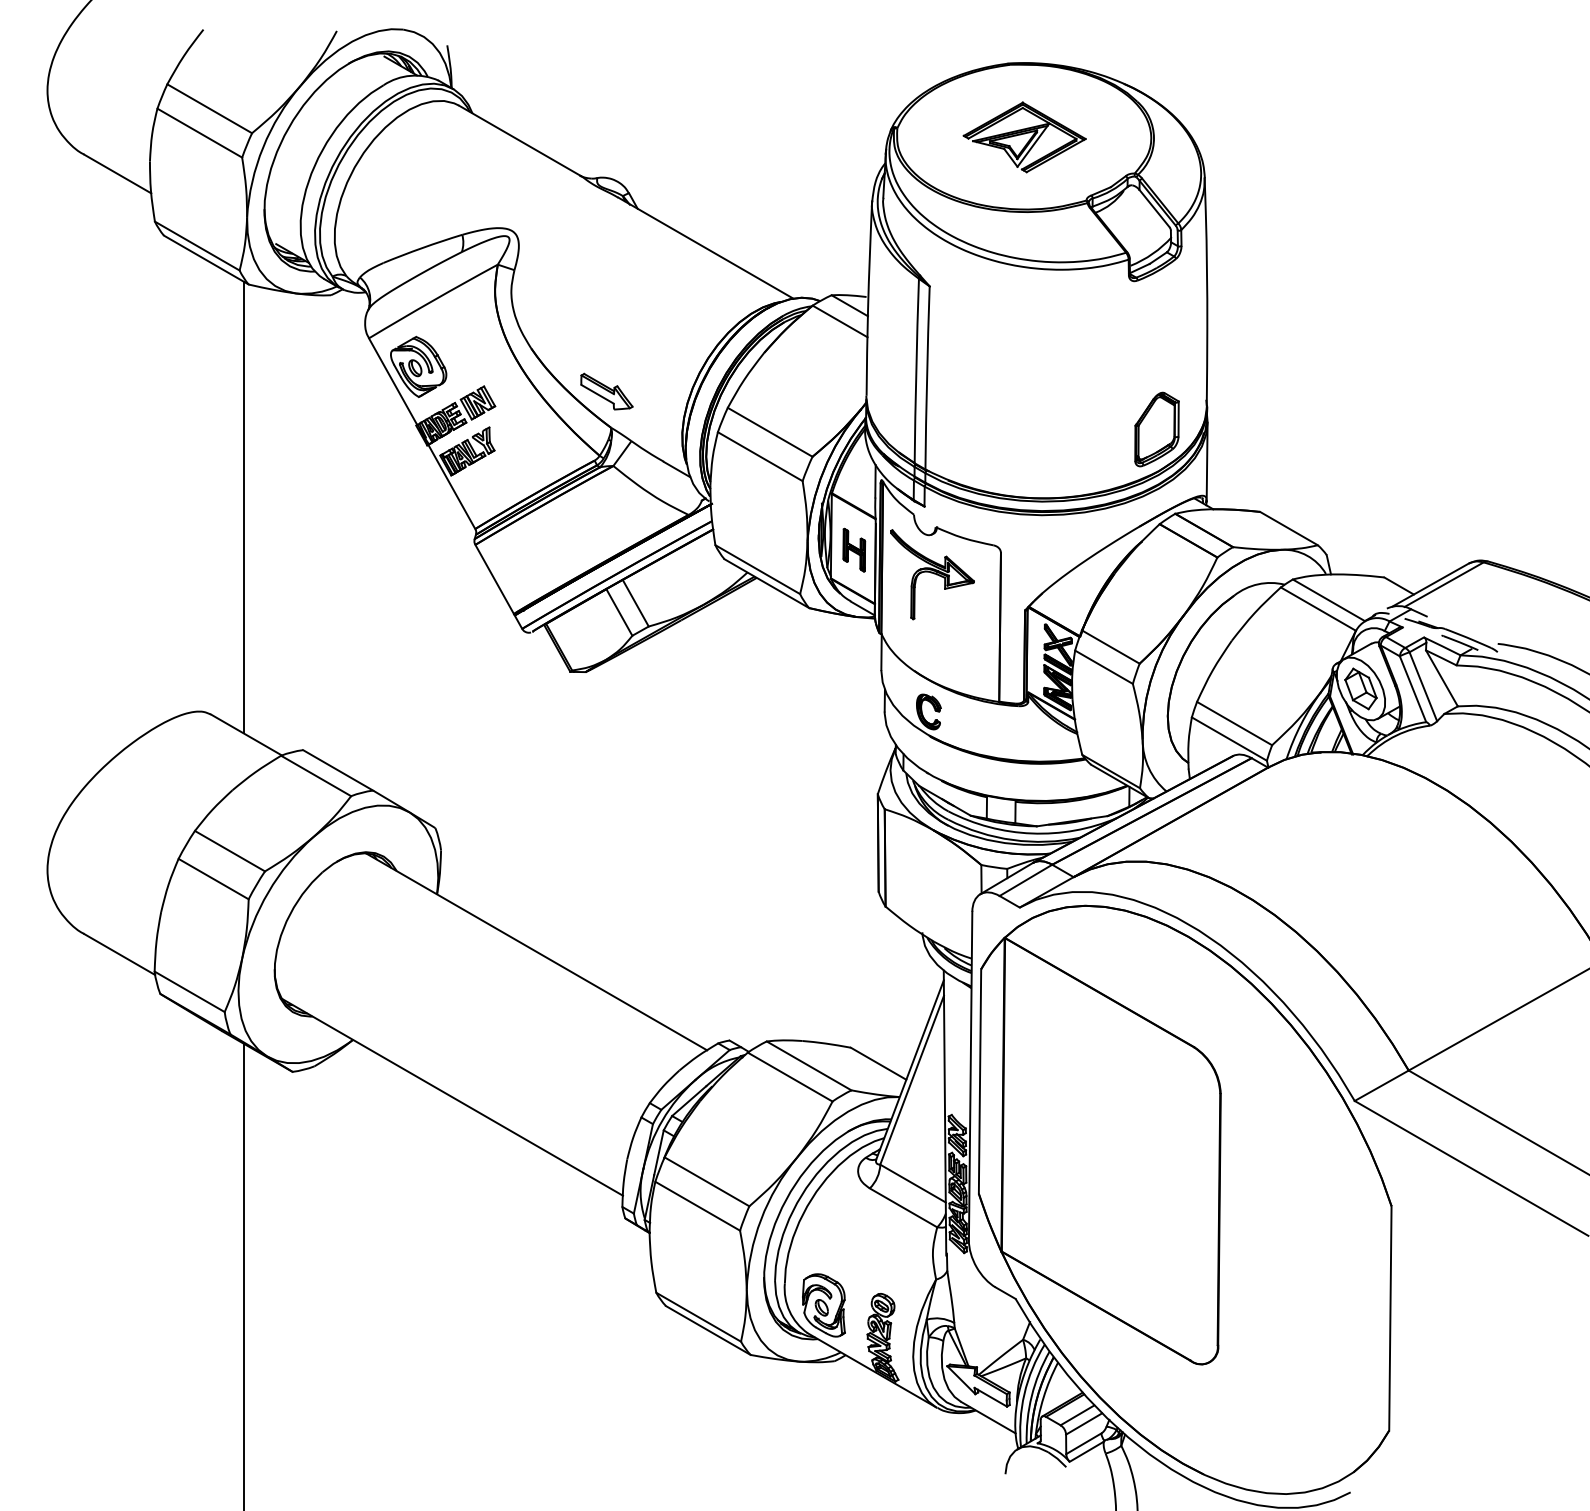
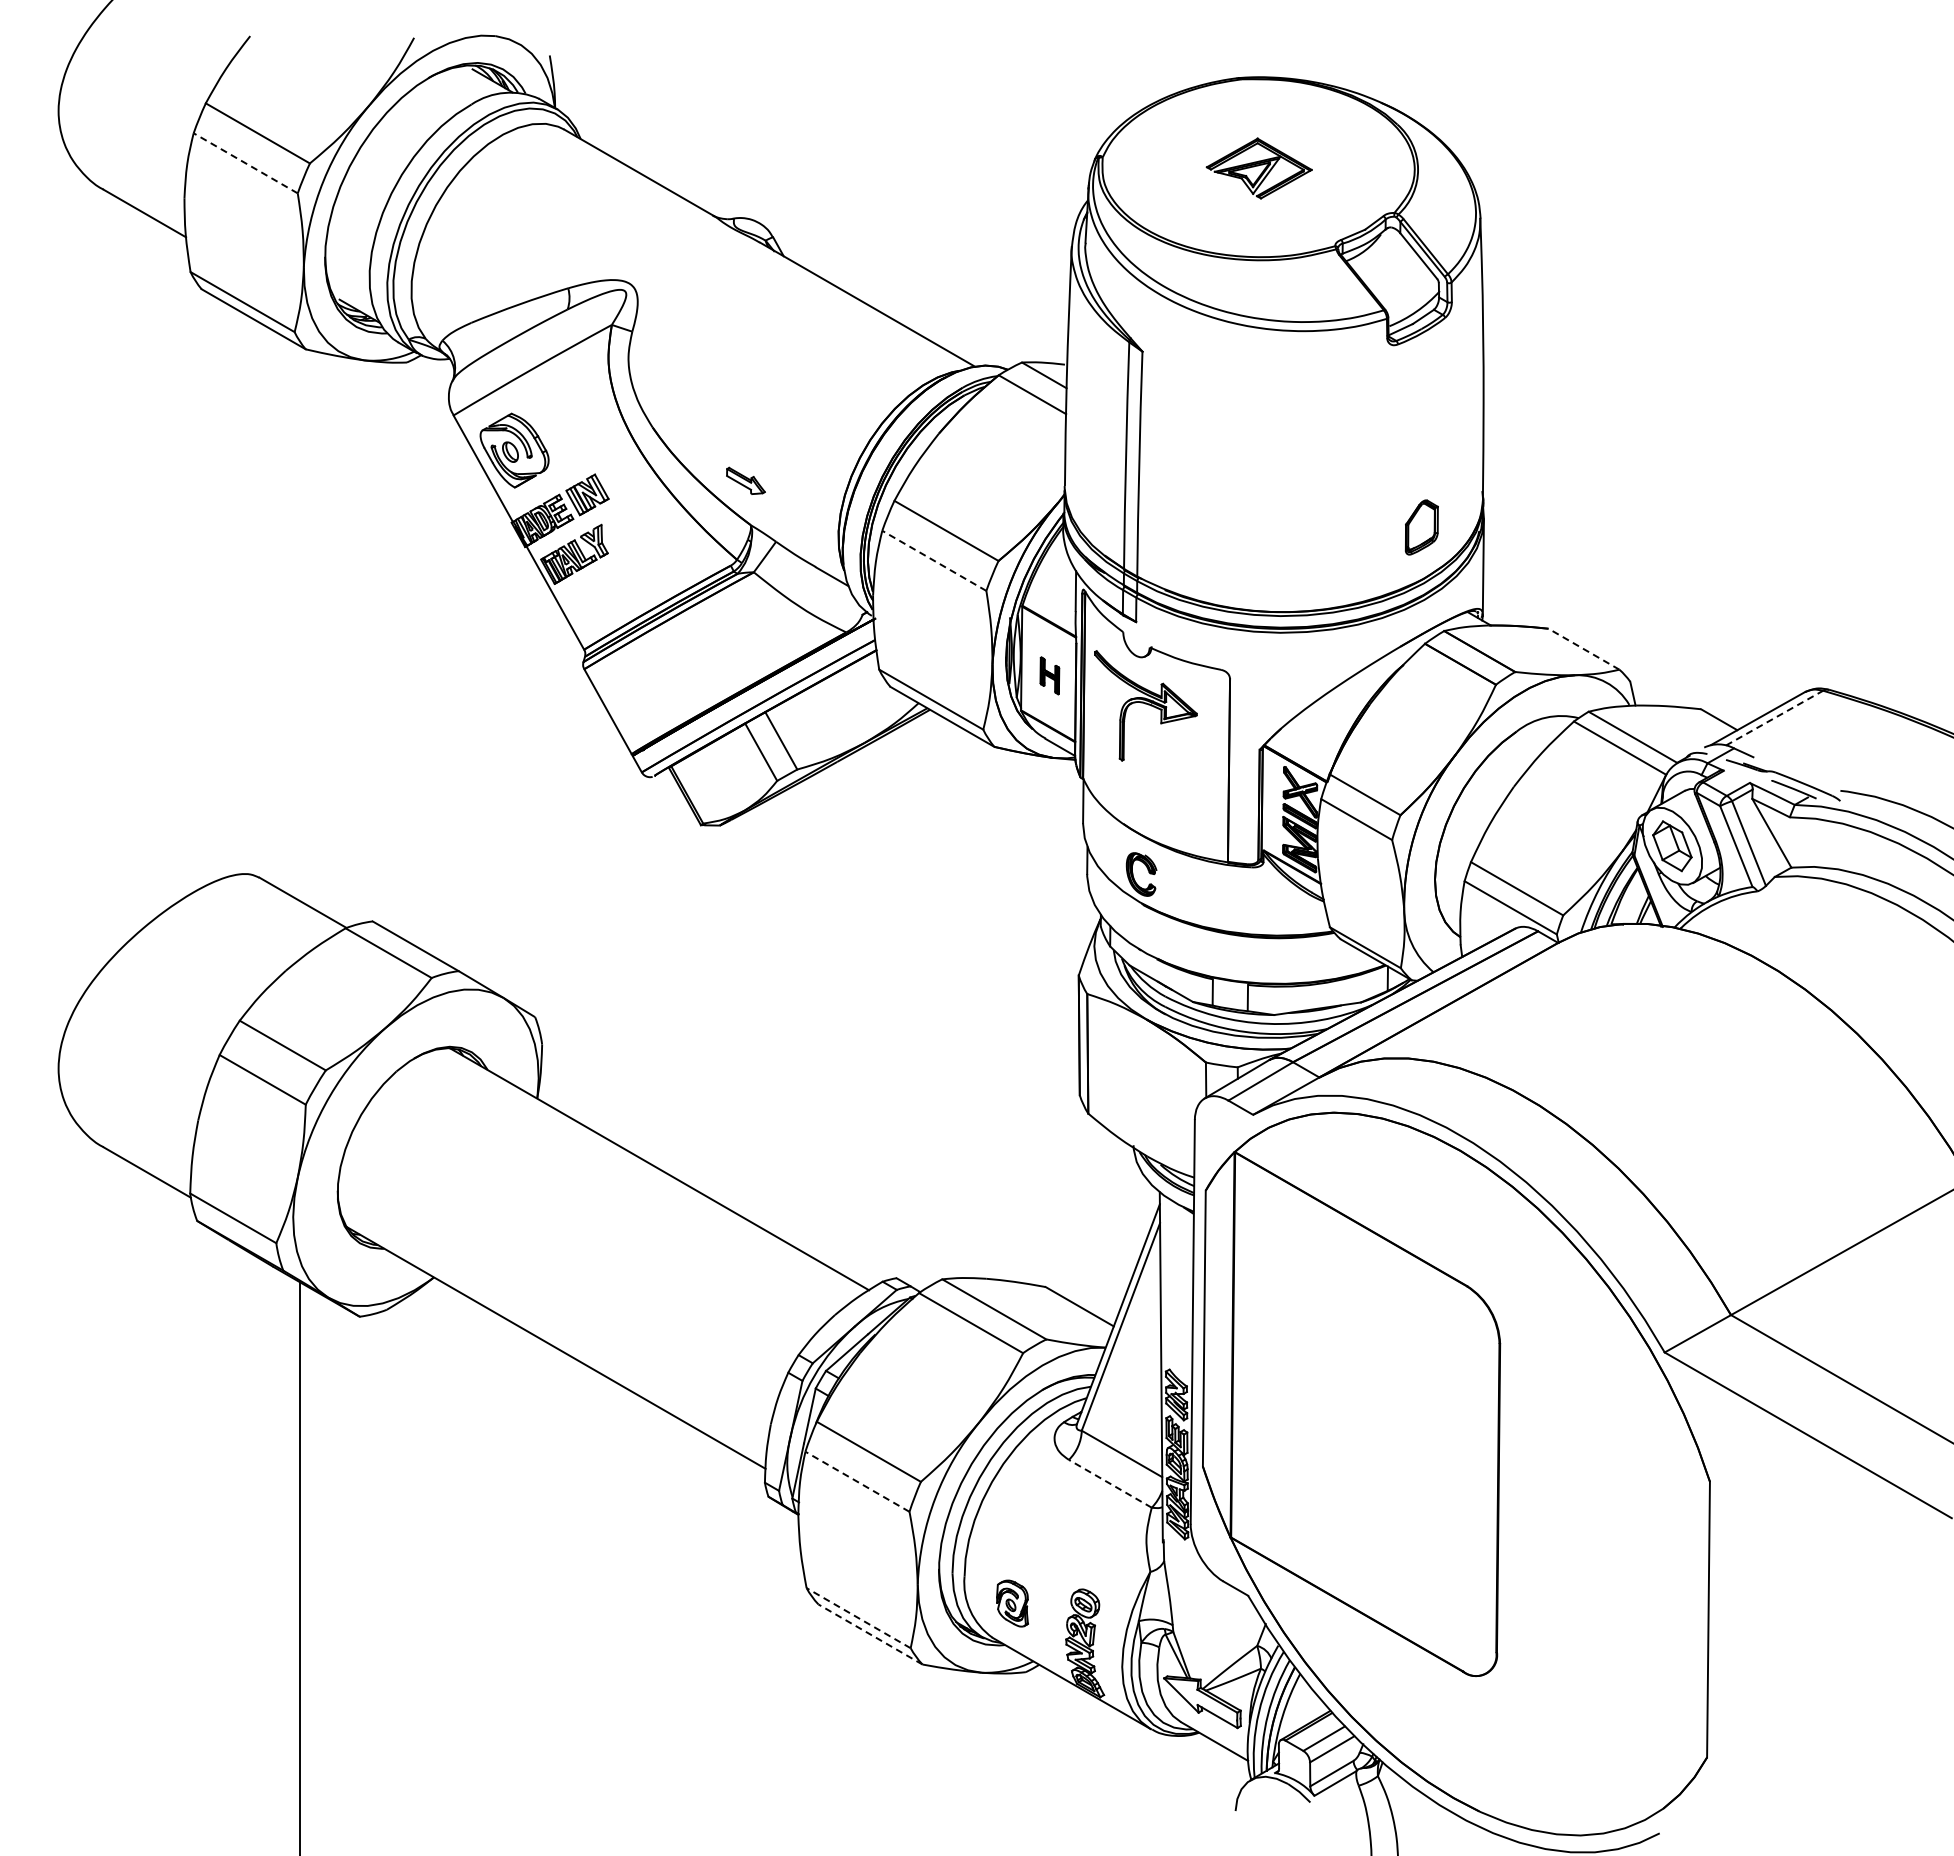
line: (199, 133) -> (245, 163), solid -> dashed
part: (1024, 137) -> (1259, 168), size x0.7
part: (606, 391) -> (745, 480), size x0.6
part: (1156, 429) -> (1421, 527), size x0.6
line: (759, 456) -> (933, 560), solid -> dashed
line: (243, 506) -> (299, 622), removed
line: (1288, 528) -> (1583, 649), solid -> dashed
part: (854, 549) -> (1049, 675), size x0.7
line: (1444, 584) -> (1774, 718), solid -> dashed
line: (697, 1205) -> (857, 1481), solid -> dashed
line: (903, 1207) -> (1110, 1483), solid -> dashed
part: (823, 1305) -> (1012, 1603), size x0.6
line: (698, 1316) -> (858, 1617), solid -> dashed
line: (708, 1330) -> (870, 1634), solid -> dashed

